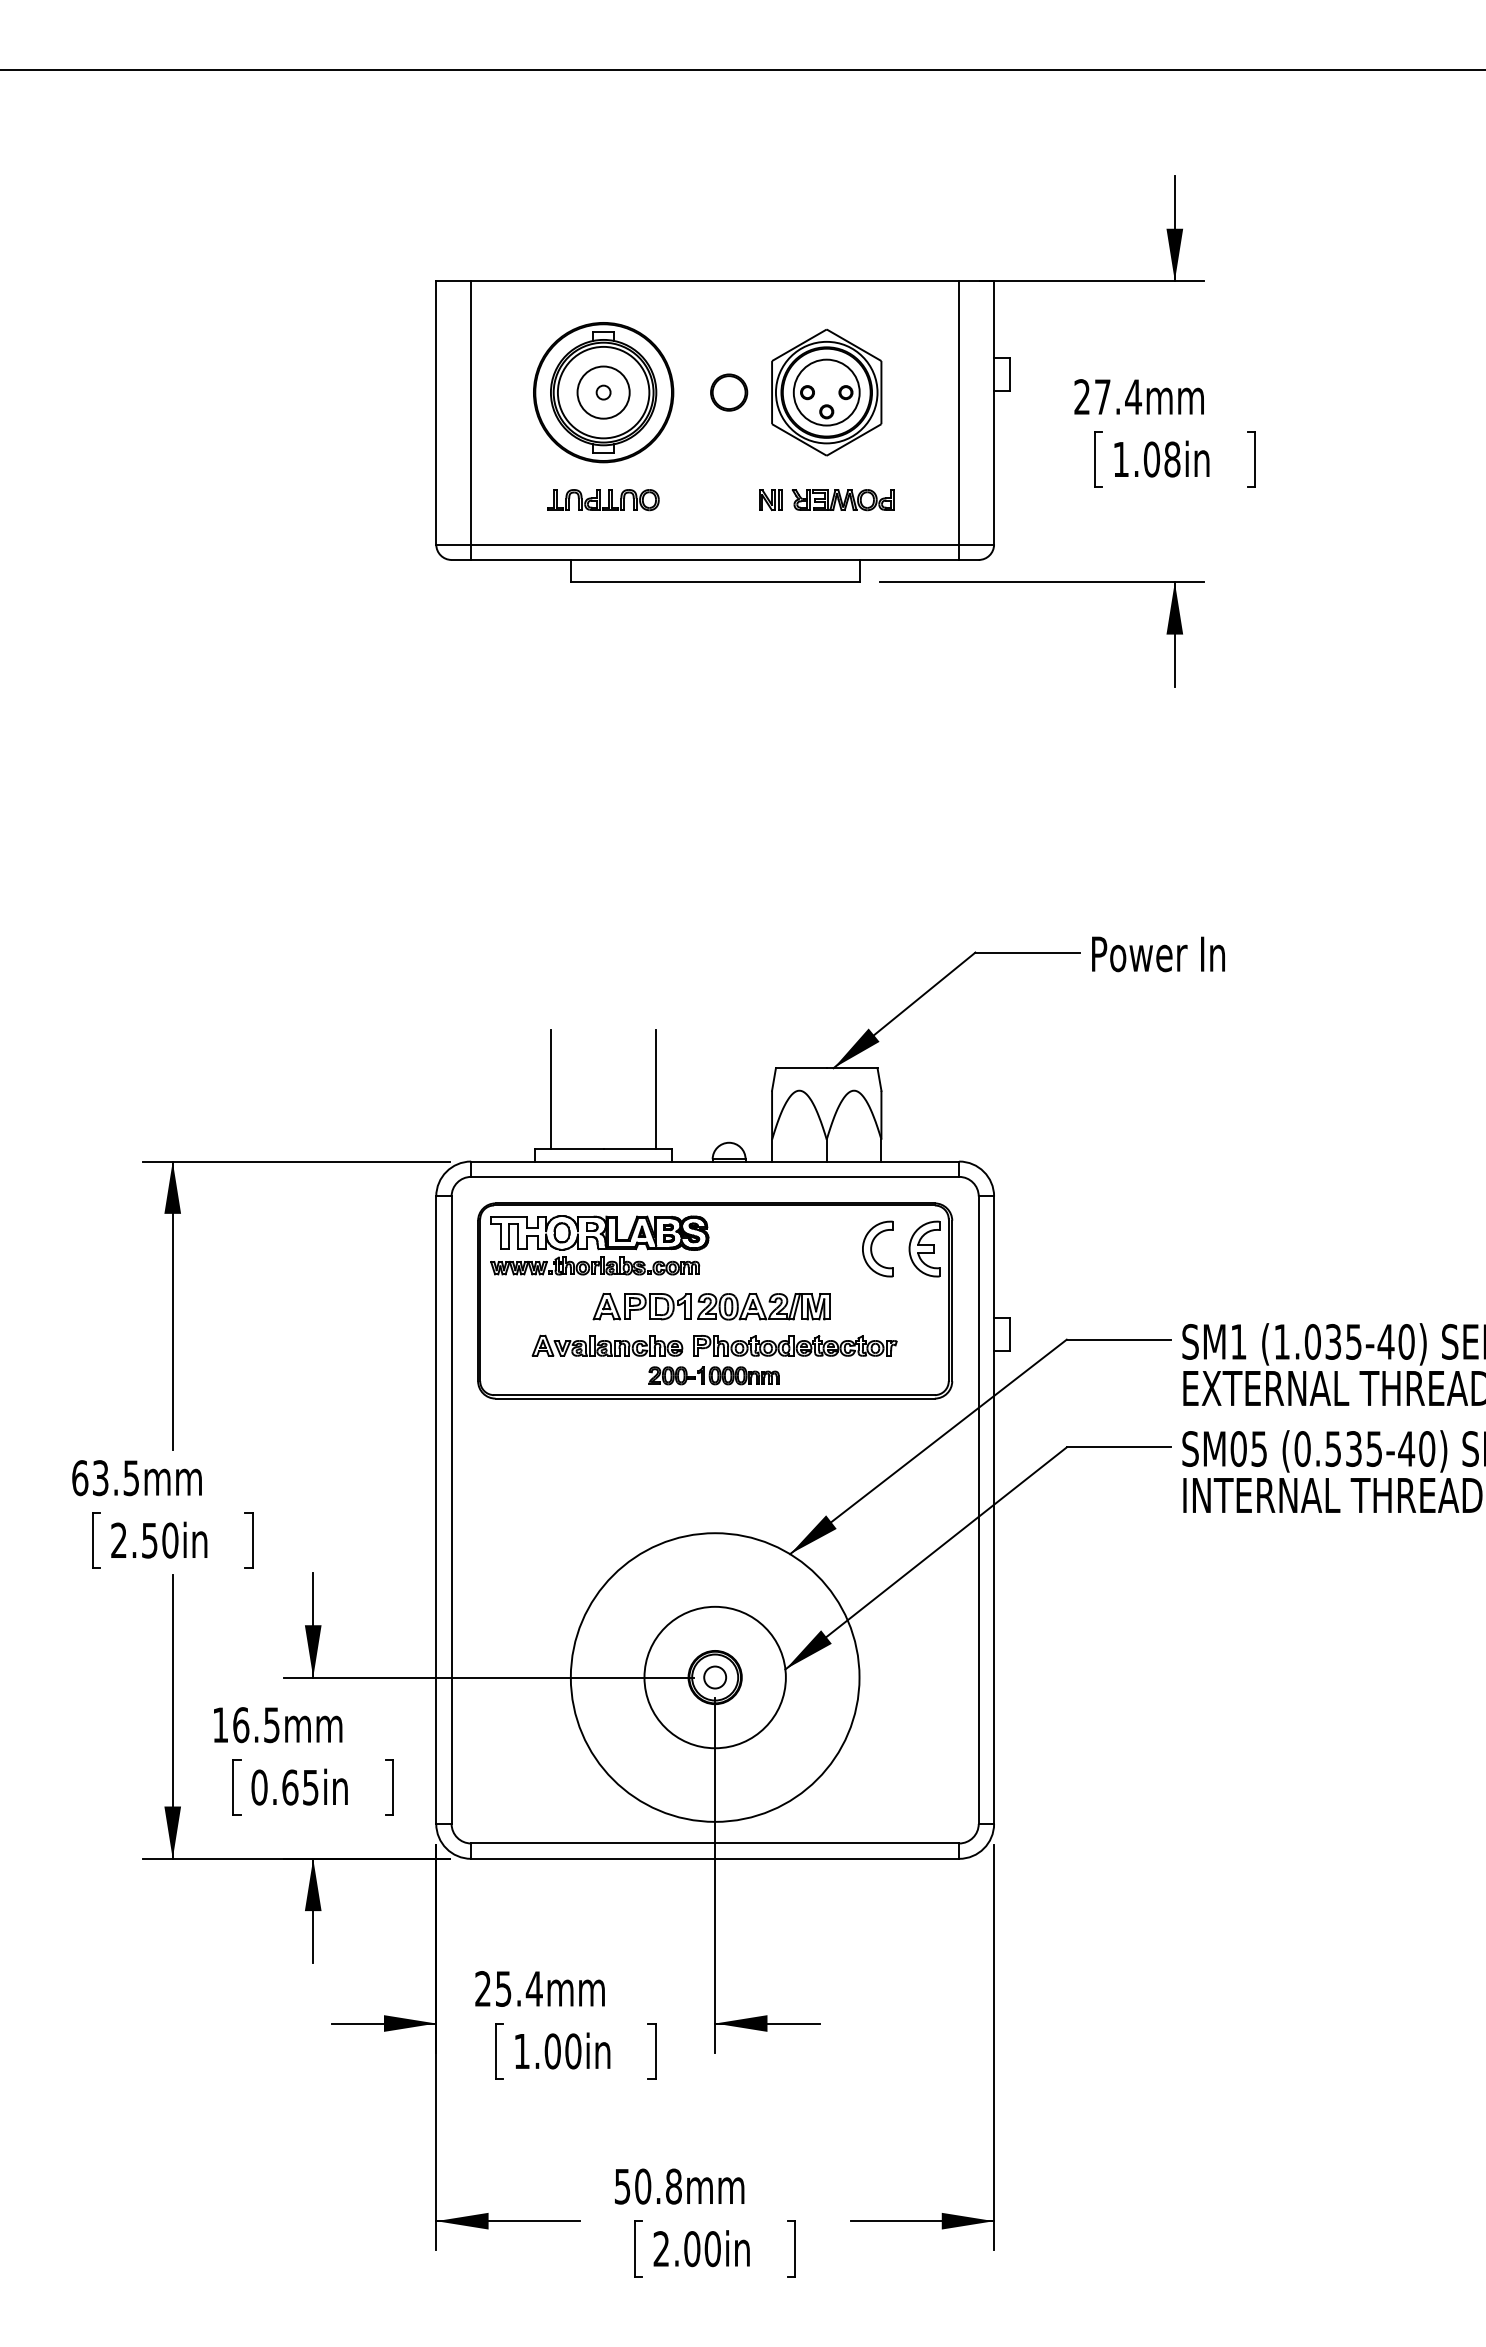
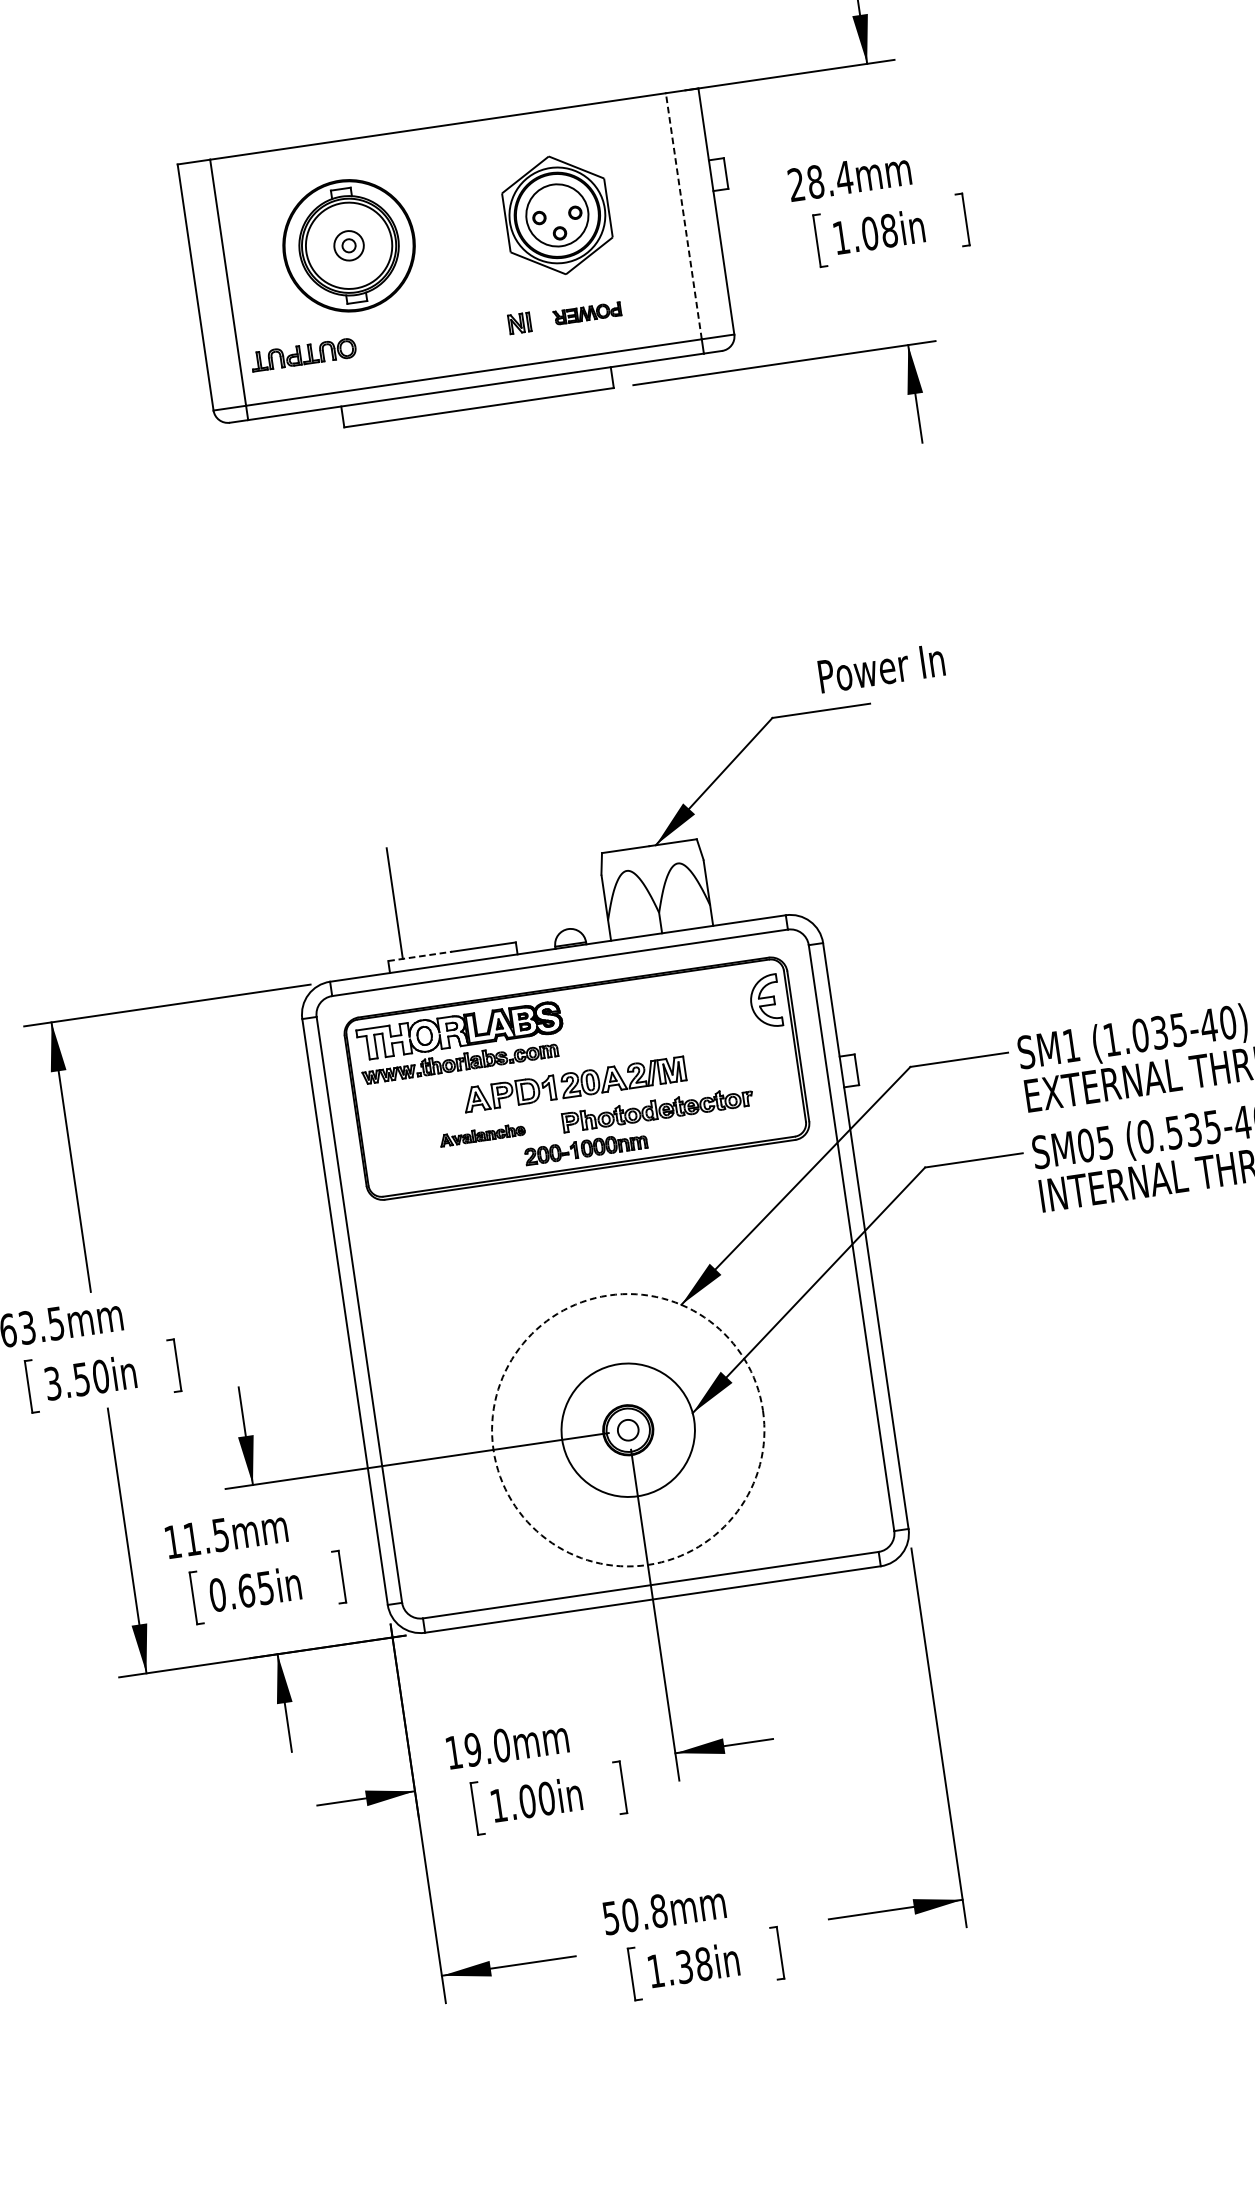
circle: (603, 392) -> (348, 245), size x0.6
part: (729, 392) -> (466, 228), removed
text: (1102, 397) -> (815, 182), 27.4mm -> 28.4mm
line: (959, 412) -> (684, 215), solid -> dashed
part: (603, 500) -> (303, 355), moved
part: (842, 500) -> (586, 314), size x0.7
text: (1158, 954) -> (881, 668), moved
line: (656, 1089) -> (493, 889), removed
line: (569, 1148) -> (420, 956), solid -> dashed
part: (877, 1248) -> (721, 1007), removed
part: (607, 1345) -> (482, 1134), size x0.6
text: (118, 1540) -> (52, 1383), 2.50in -> 3.50in
circle: (714, 1677) -> (627, 1430), solid -> dashed
text: (241, 1725) -> (192, 1539), 16.5mm -> 11.5mm
text: (508, 1988) -> (477, 1748), 25.4mm -> 19.0mm
text: (686, 2249) -> (679, 1968), 2.00in -> 1.38in

